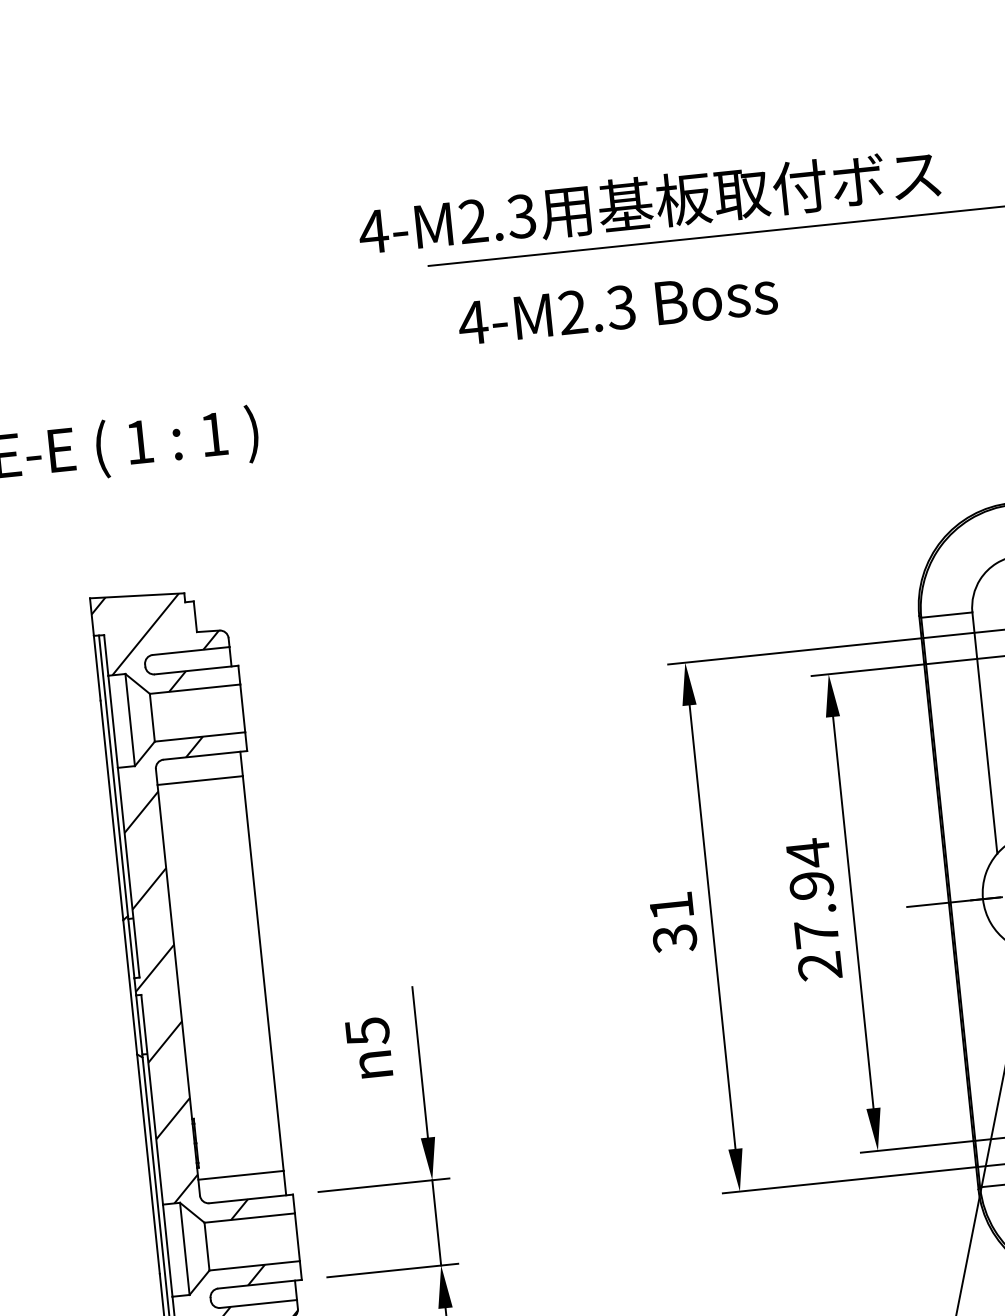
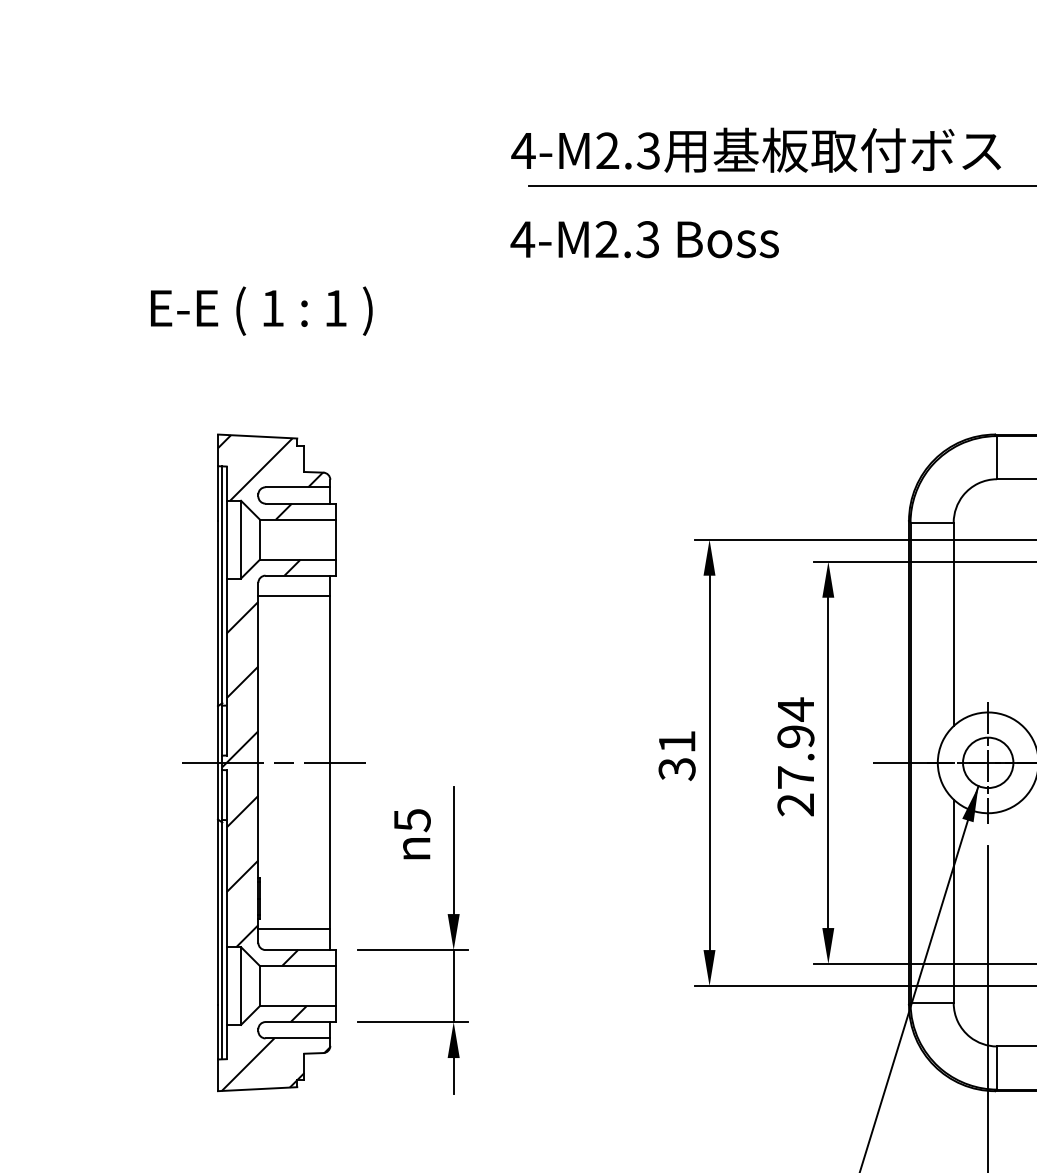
text: (648, 201) -> (755, 149), moved
text: (617, 307) -> (644, 239), moved
line: (197, 979) -> (274, 762), added

